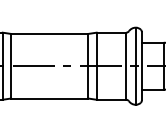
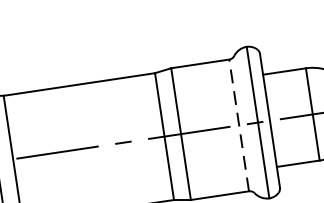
line: (126, 66) -> (239, 125), solid -> dashed

